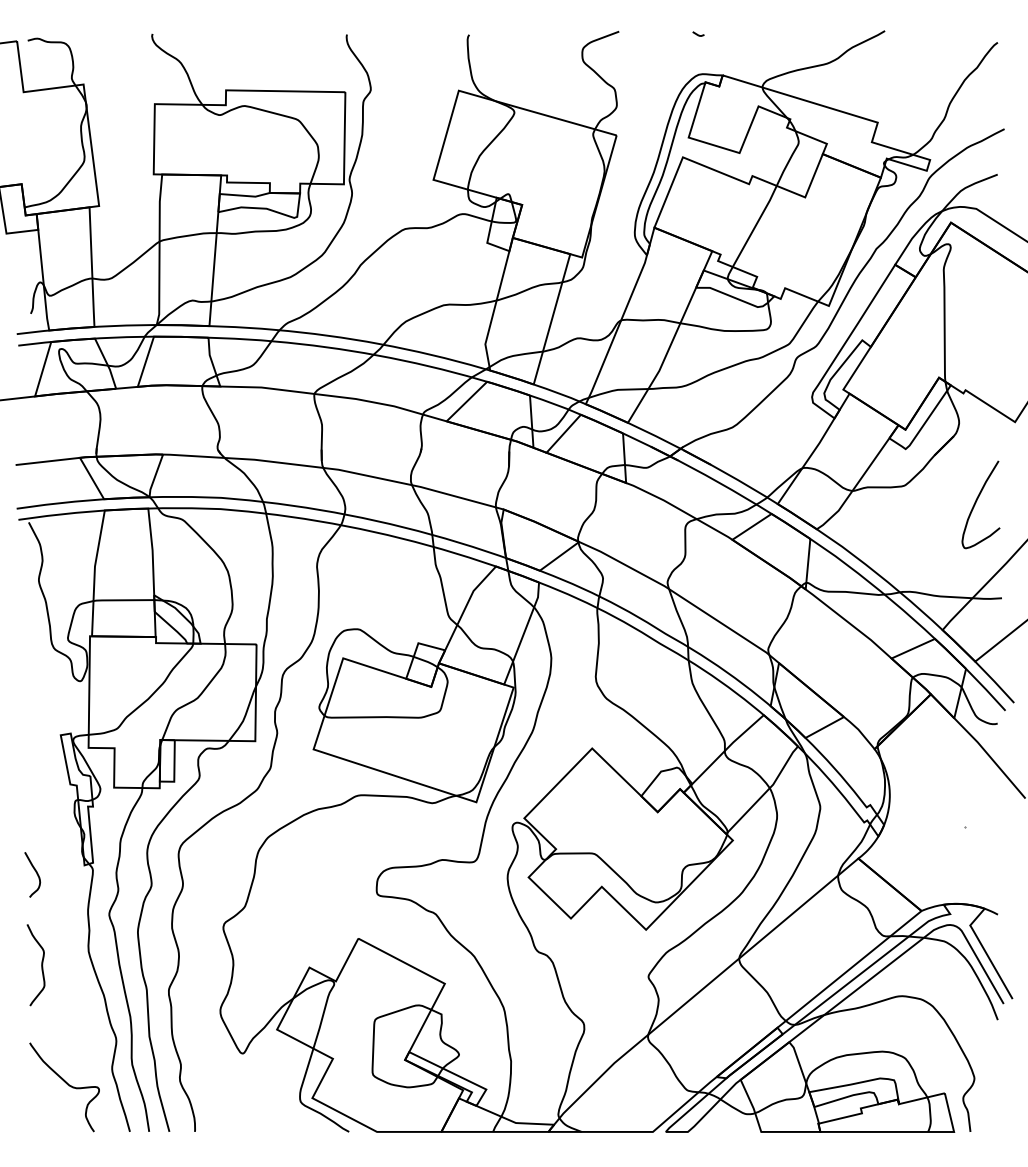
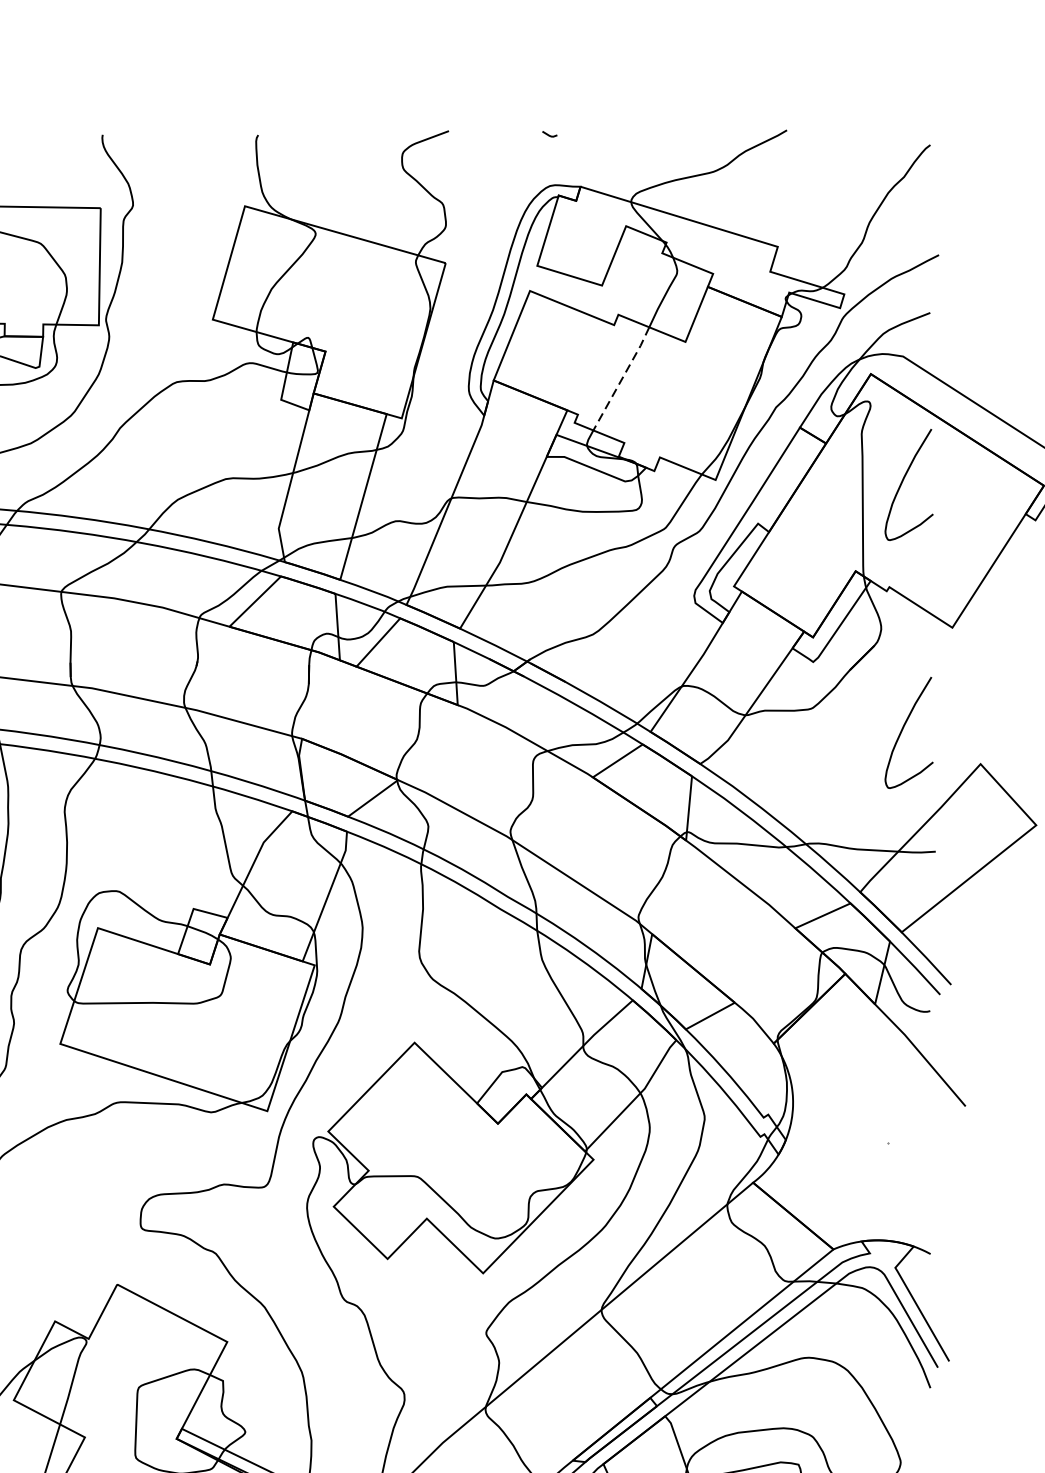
line: (755, 226) -> (622, 378), solid -> dashed
curve: (976, 308) -> (903, 483), added

